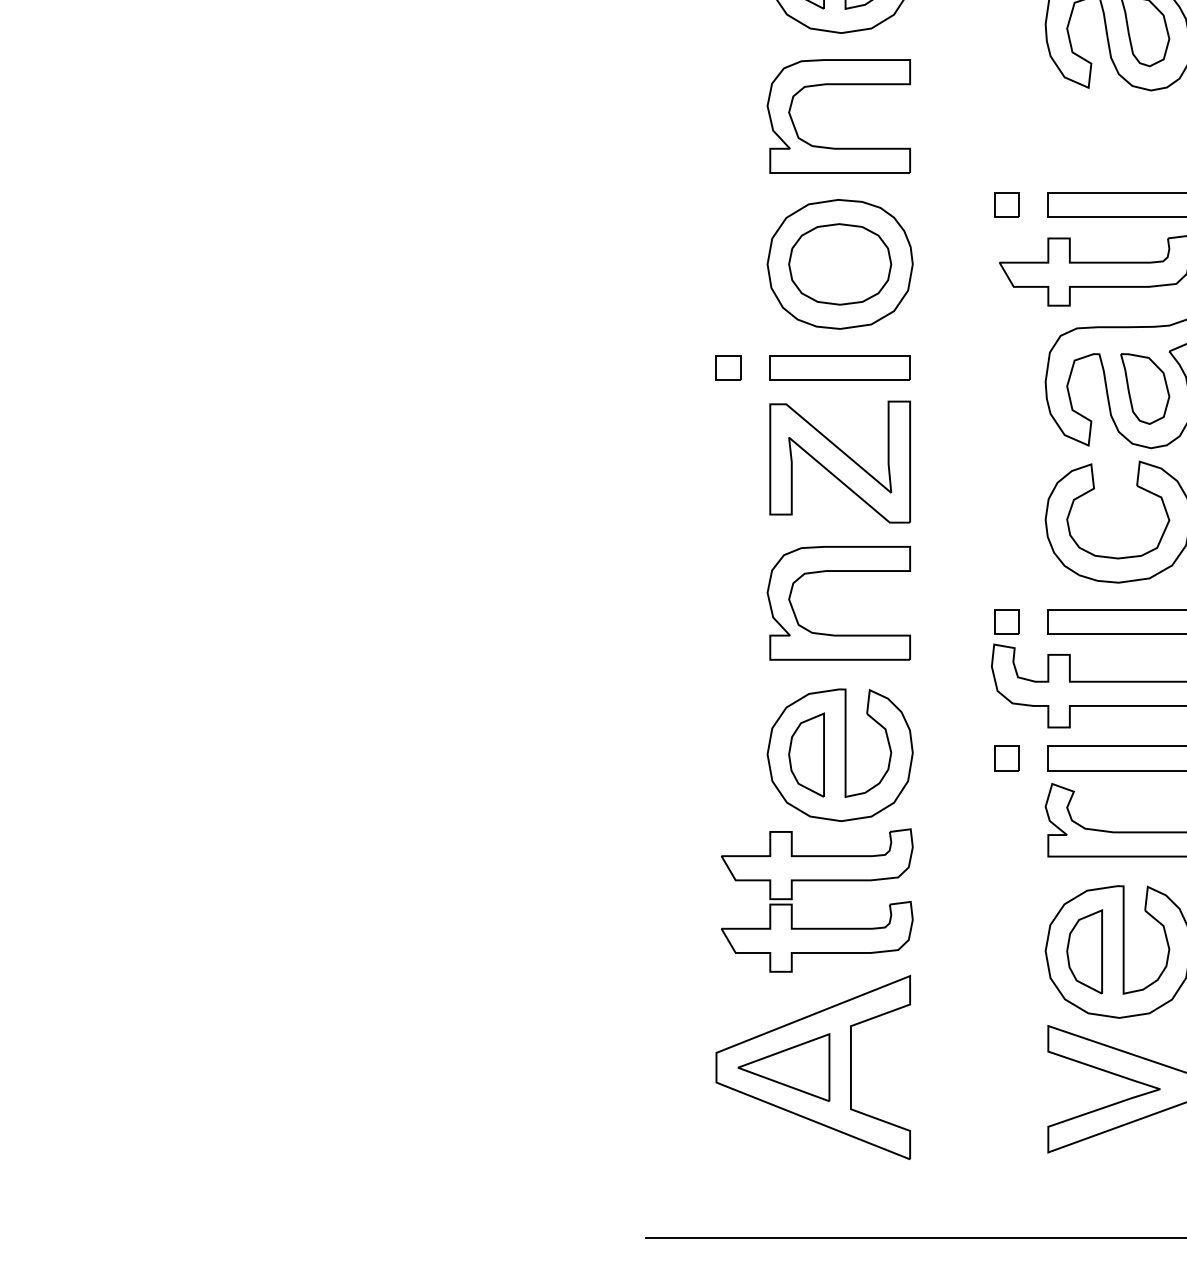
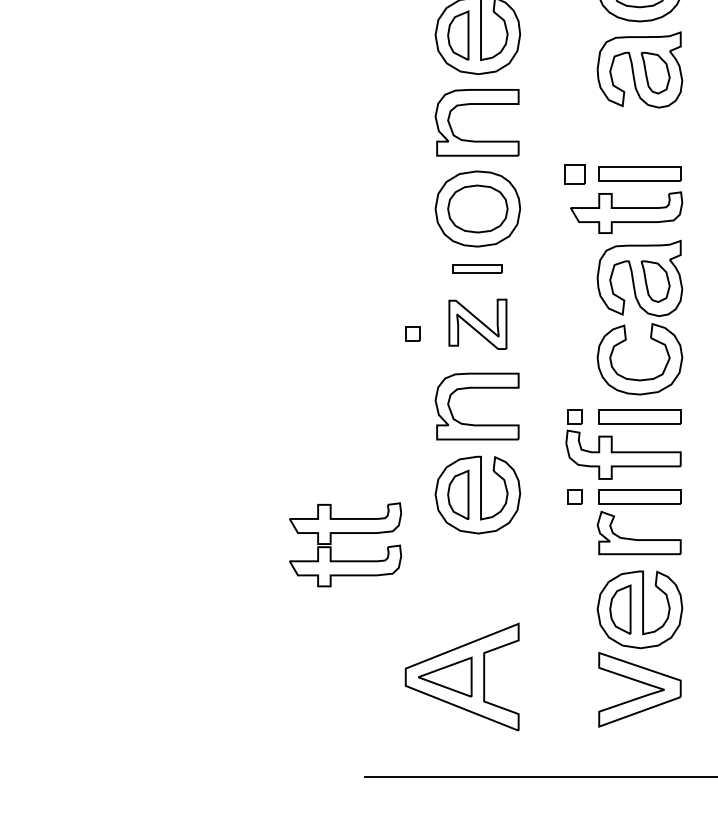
part: (1005, 203) -> (574, 173), size x1.4
part: (728, 366) -> (412, 333), moved
part: (839, 366) -> (477, 268), size x0.6
part: (839, 462) -> (477, 324), size x0.7
part: (817, 881) -> (345, 533), moved

